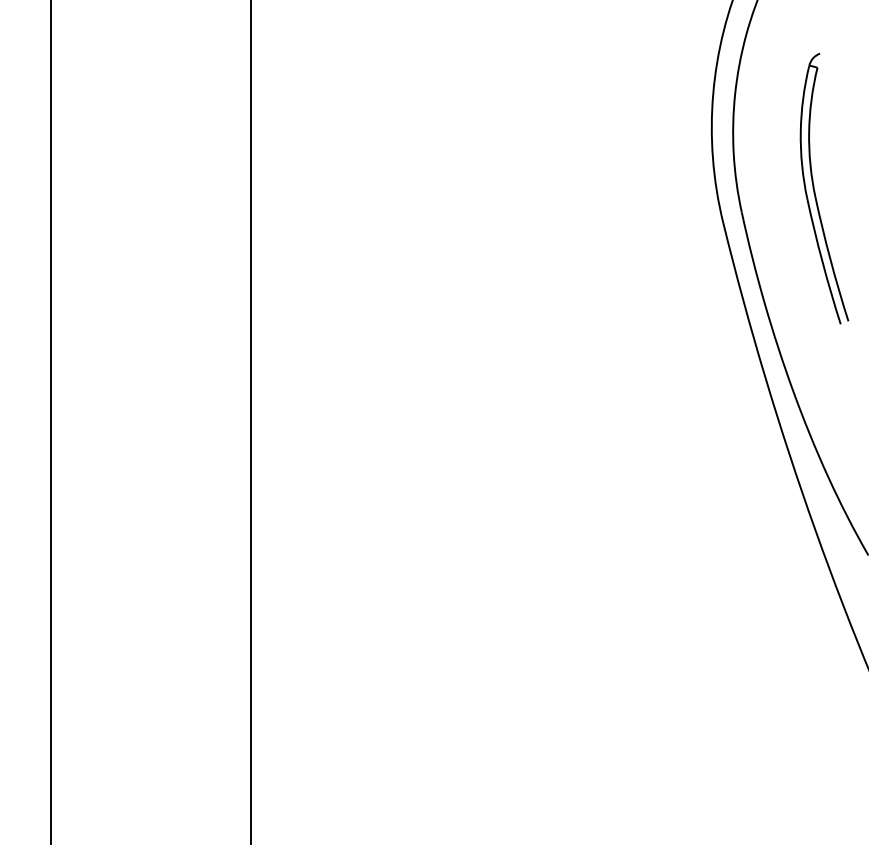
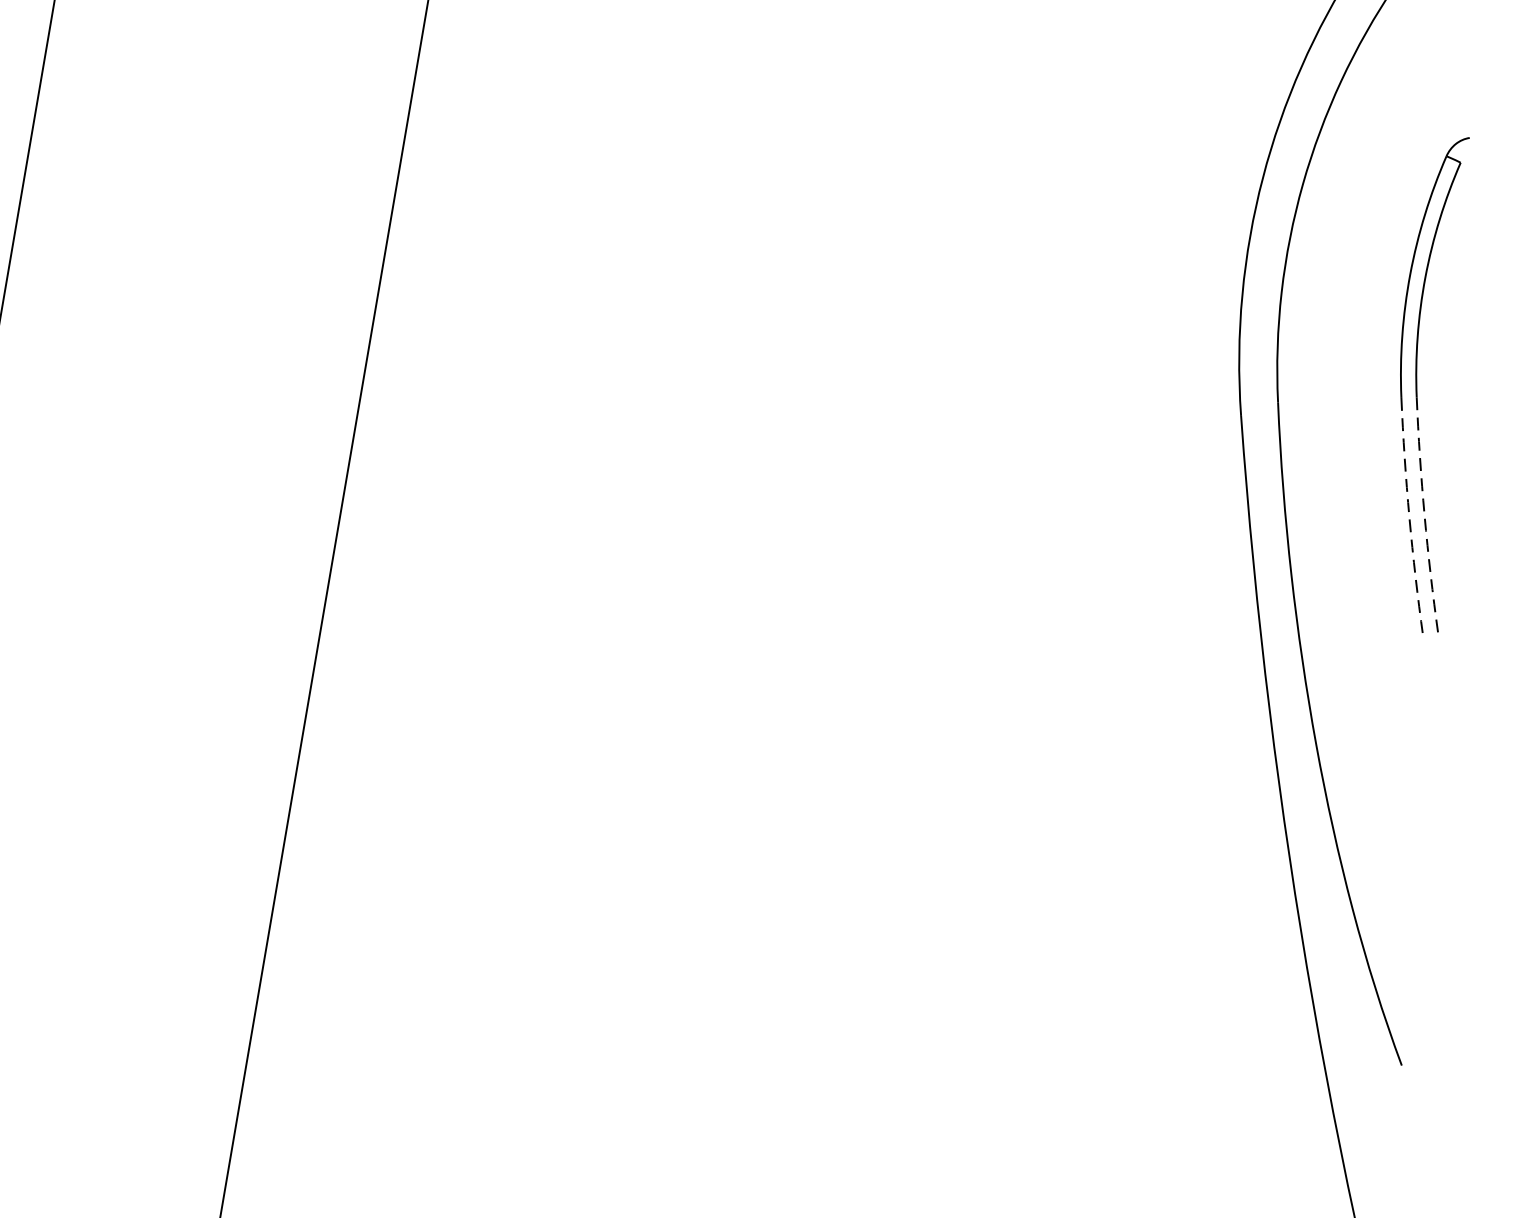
arc: (830, 259) -> (1424, 515), solid -> dashed
arc: (822, 261) -> (1409, 516), solid -> dashed

